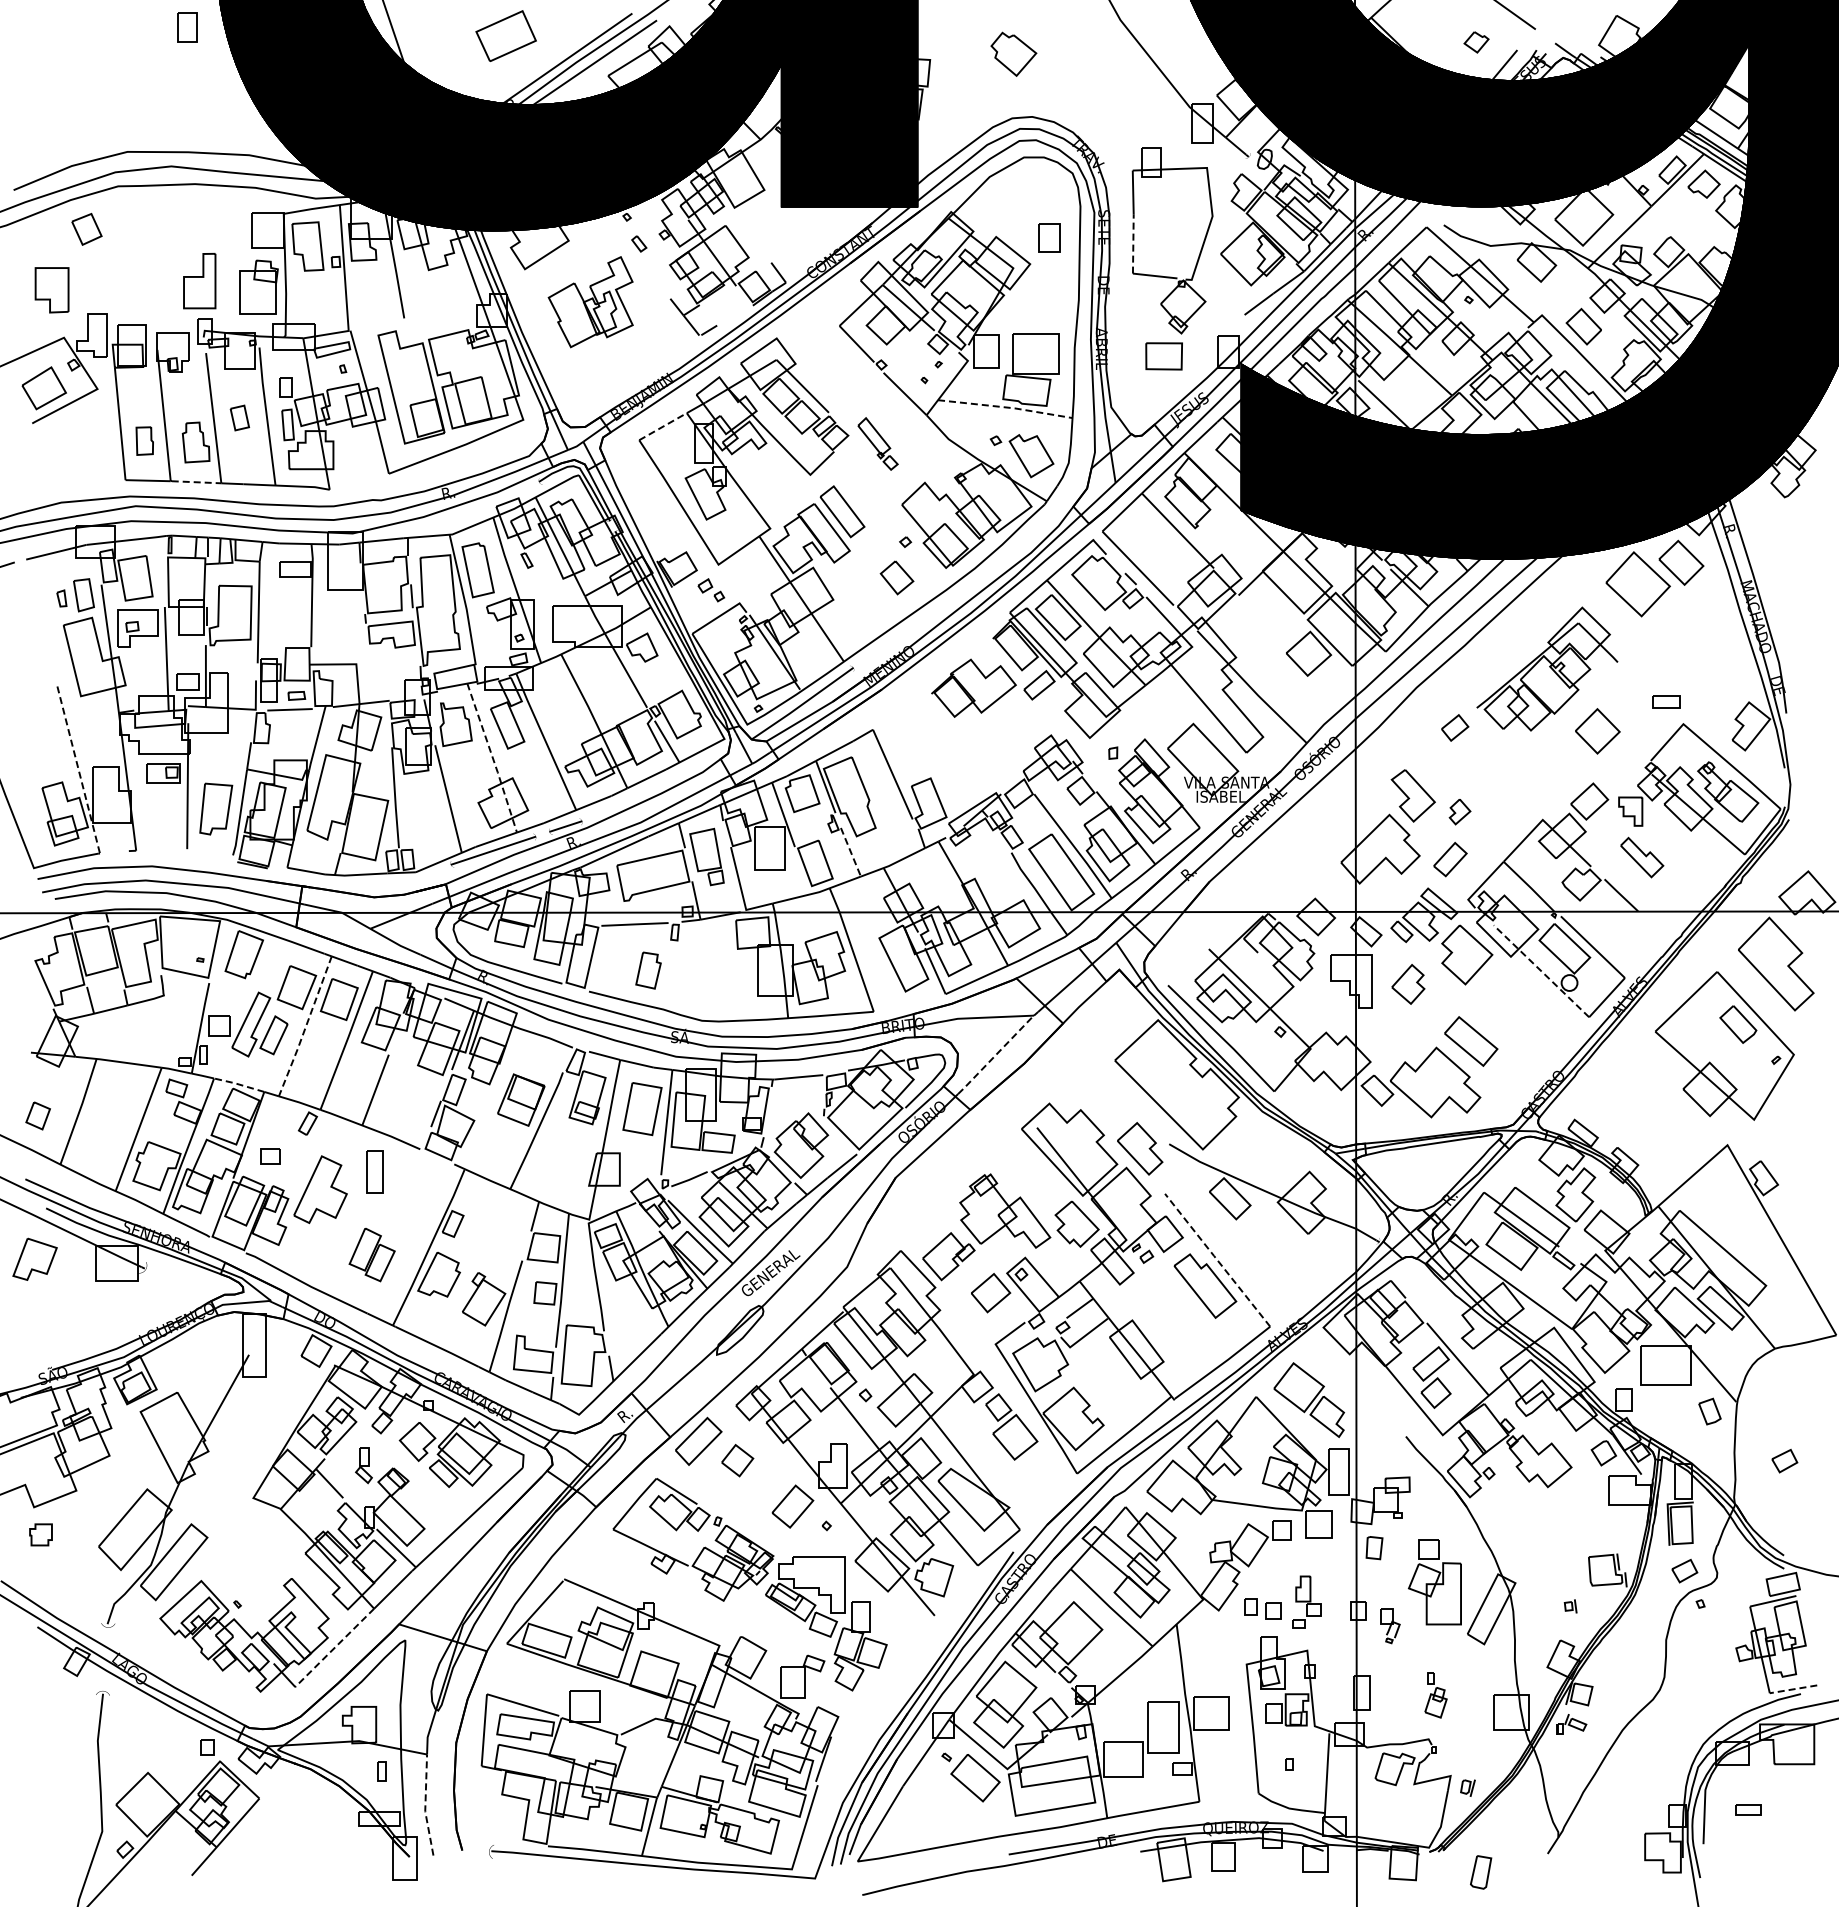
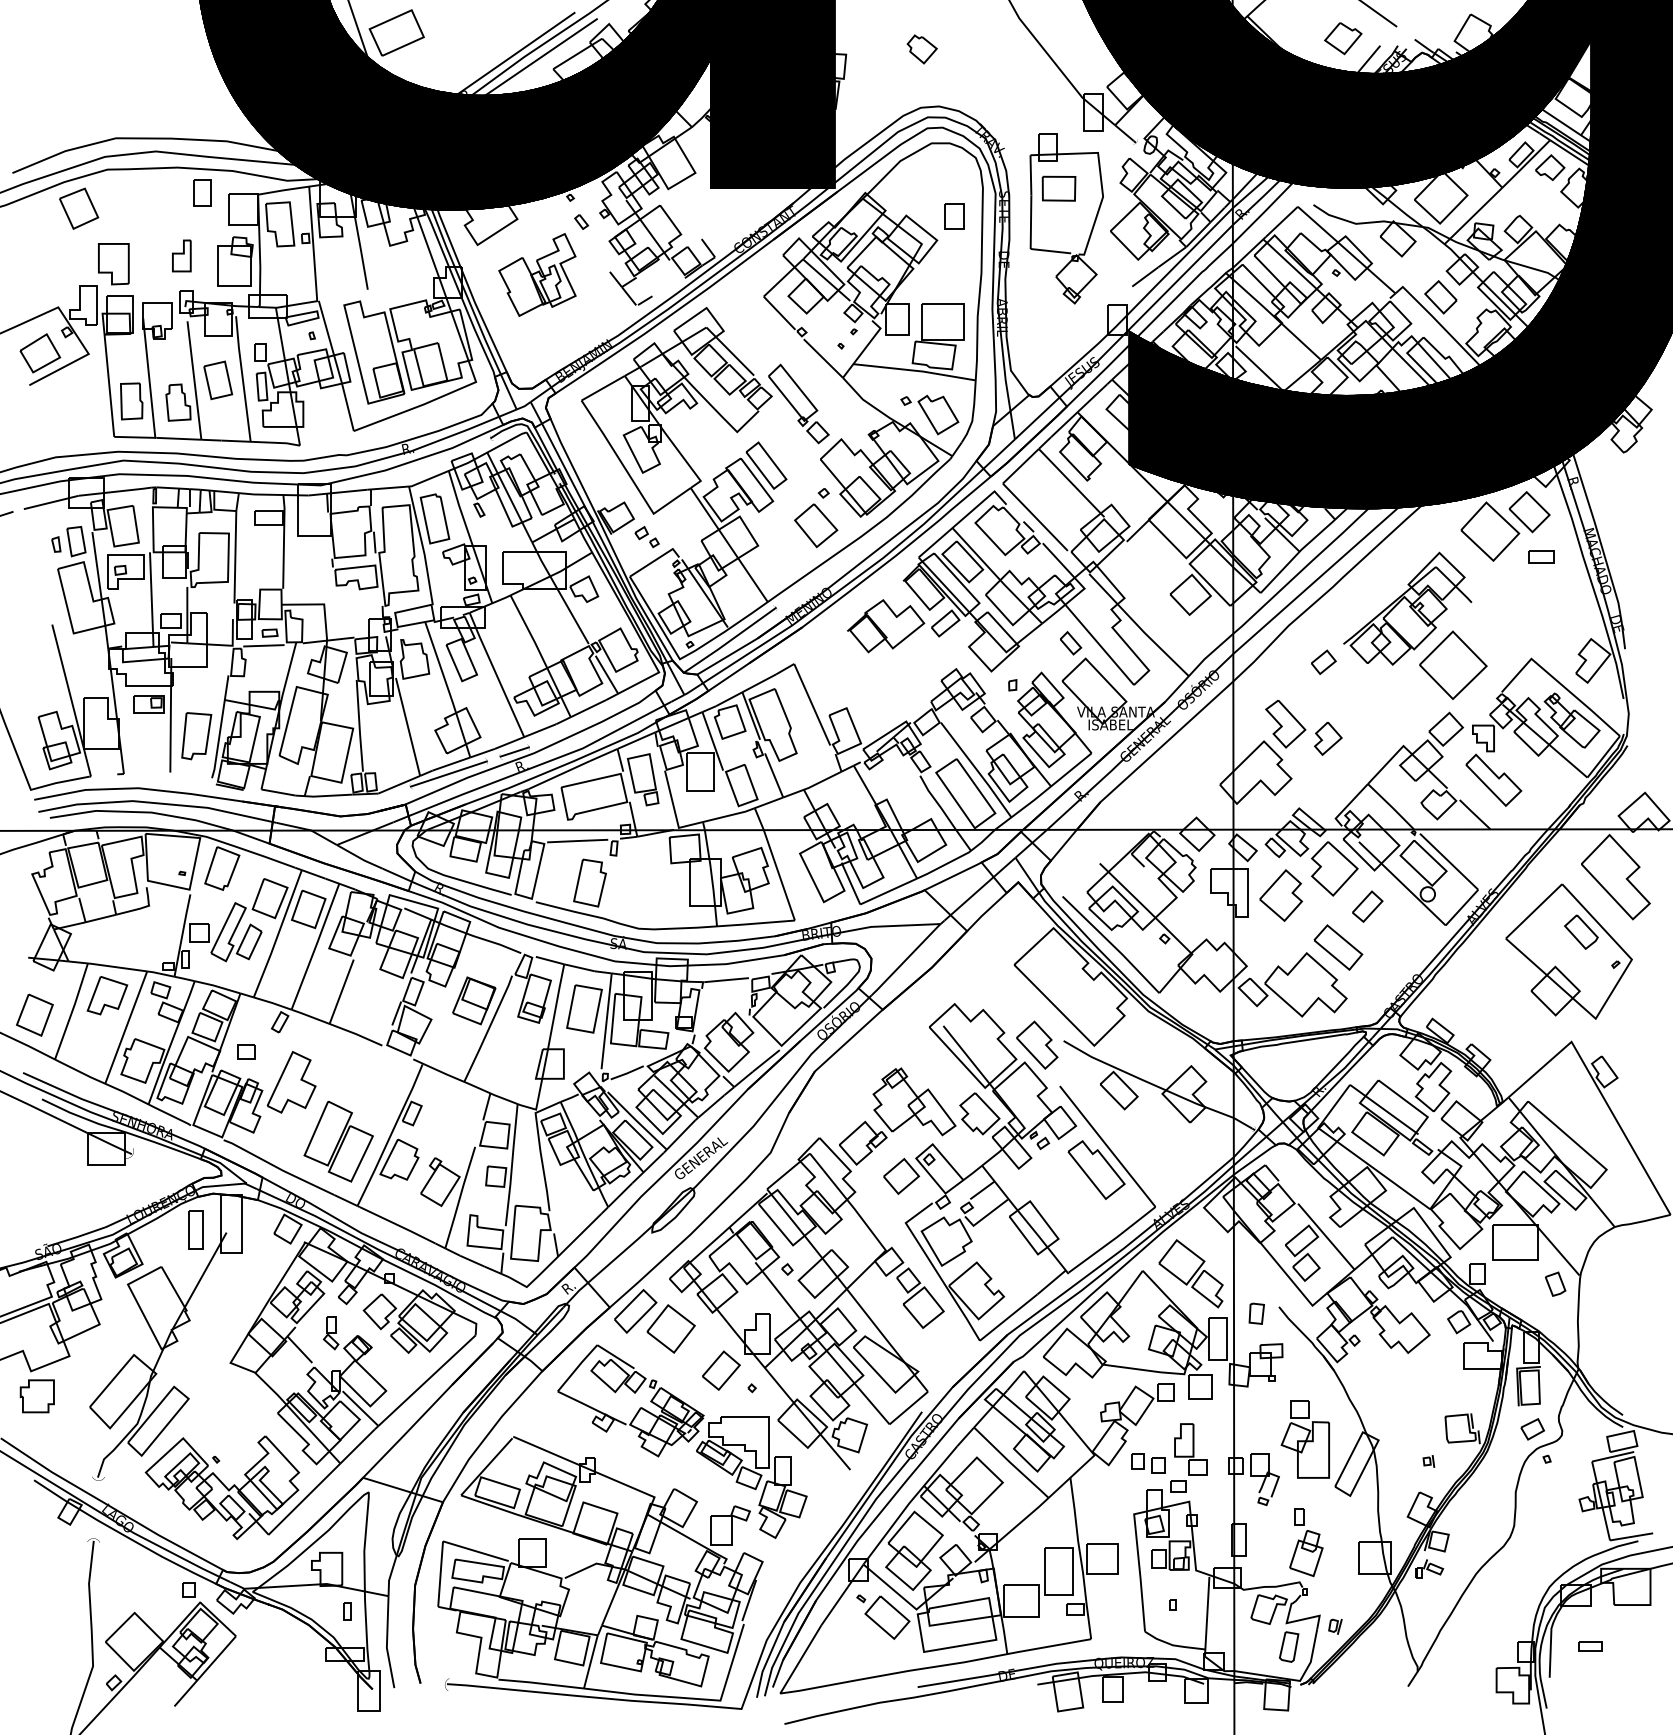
part: (187, 27) -> (202, 192), moved
part: (505, 35) -> (396, 32), moved
part: (1476, 42) -> (1343, 38), size x1.67
part: (1013, 53) -> (922, 48), size x0.71
part: (86, 229) -> (78, 208), size x1.43
line: (1133, 243) -> (1031, 221), dashed -> solid
part: (199, 281) -> (181, 256), size x0.62
part: (51, 290) -> (113, 264), moved
part: (1163, 356) -> (1058, 188), moved
line: (1006, 407) -> (915, 370), dashed -> solid
part: (239, 417) -> (217, 379), size x1.67
line: (663, 426) -> (603, 388), dashed -> solid
part: (144, 440) -> (131, 400), size x1.43
part: (877, 443) -> (798, 403), size x1.67
line: (196, 482) -> (178, 439), dashed -> solid
part: (896, 577) -> (815, 525), size x1.43
part: (1666, 701) -> (1541, 556), moved
part: (1177, 706) -> (1071, 642), added
part: (1597, 731) -> (1453, 665), size x1.67
line: (493, 759) -> (448, 691), dashed -> solid
line: (78, 770) -> (71, 701), dashed -> solid
part: (1459, 811) -> (1327, 738), size x1.43
line: (851, 852) -> (774, 775), dashed -> solid
part: (1642, 857) -> (1494, 780), size x1.43
part: (1450, 859) -> (1367, 906), moved
part: (648, 970) -> (589, 882), size x1.43
line: (1541, 970) -> (1402, 882), dashed -> solid
part: (1408, 984) -> (1281, 895), size x1.43
line: (305, 1027) -> (277, 934), dashed -> solid
line: (995, 1055) -> (905, 960), dashed -> solid
line: (239, 1084) -> (217, 986), dashed -> solid
part: (37, 1115) -> (34, 1014), size x1.67
part: (374, 1171) -> (196, 1229), moved
part: (371, 1254) -> (337, 1141), size x1.67
part: (34, 1258) -> (106, 994), moved
line: (1217, 1259) -> (1107, 1145), dashed -> solid
part: (737, 1460) -> (670, 1328), size x1.67
part: (1784, 1460) -> (1623, 1328), removed
part: (40, 1534) -> (36, 1396), size x1.67
part: (1374, 1548) -> (1256, 1314), moved
part: (1306, 1602) -> (1188, 1457), size x1.43
part: (1390, 1626) -> (1264, 1479), size x1.67
line: (334, 1647) -> (304, 1498), dashed -> solid
line: (1793, 1689) -> (1631, 1537), dashed -> solid
part: (1435, 1695) -> (1305, 1542), size x1.67
line: (425, 1805) -> (387, 1642), dashed -> solid
part: (1481, 1872) -> (1289, 1647), moved

